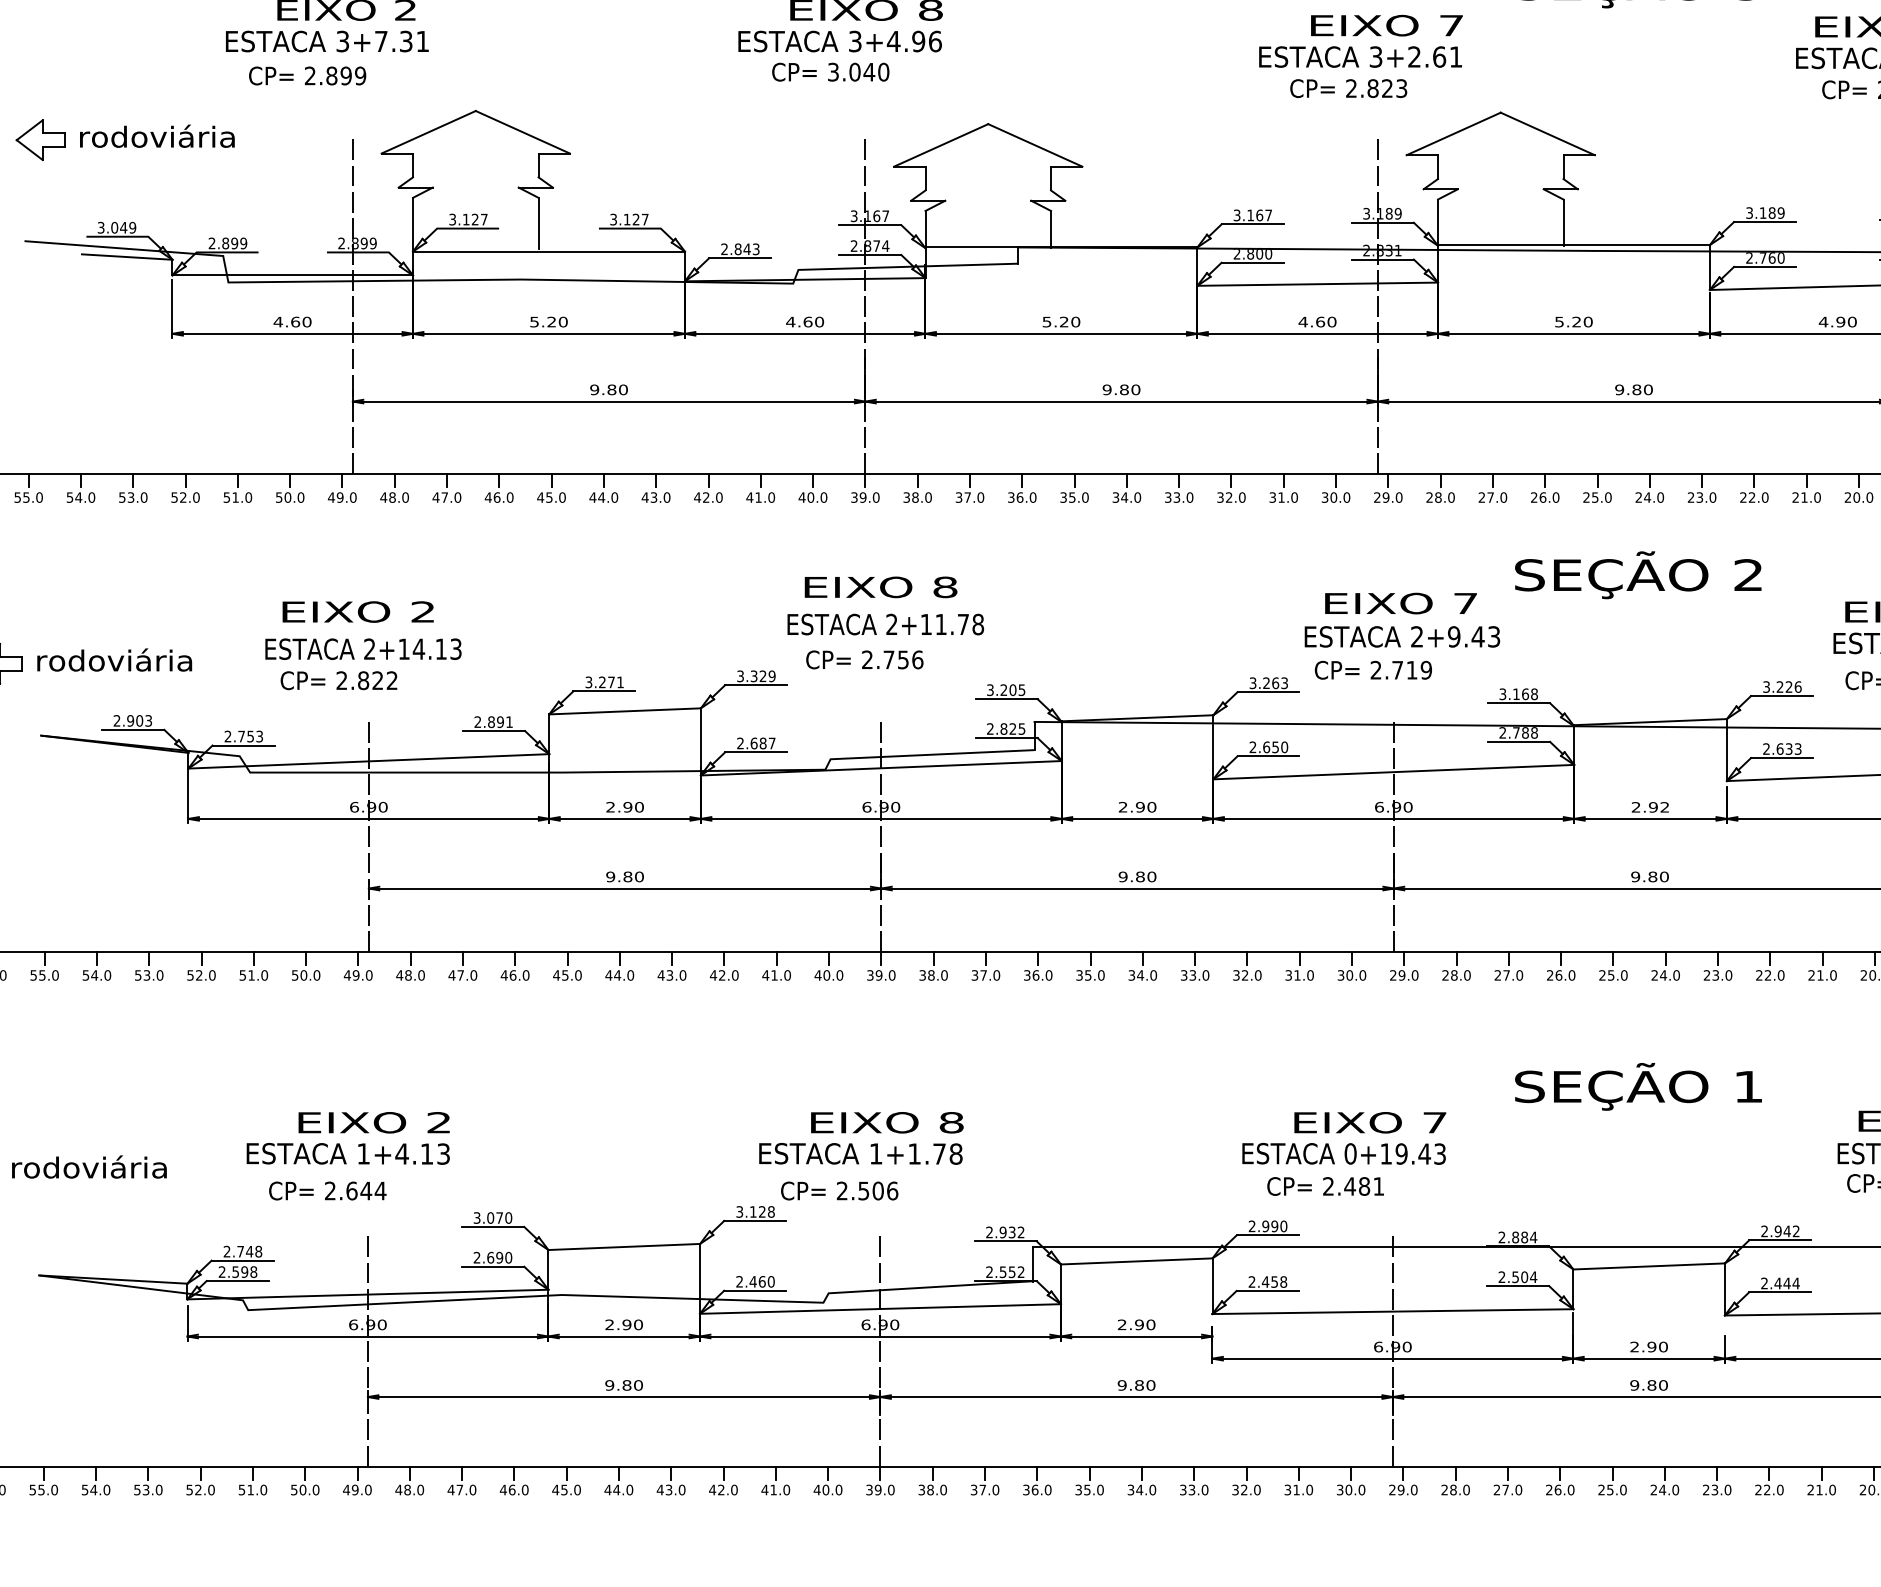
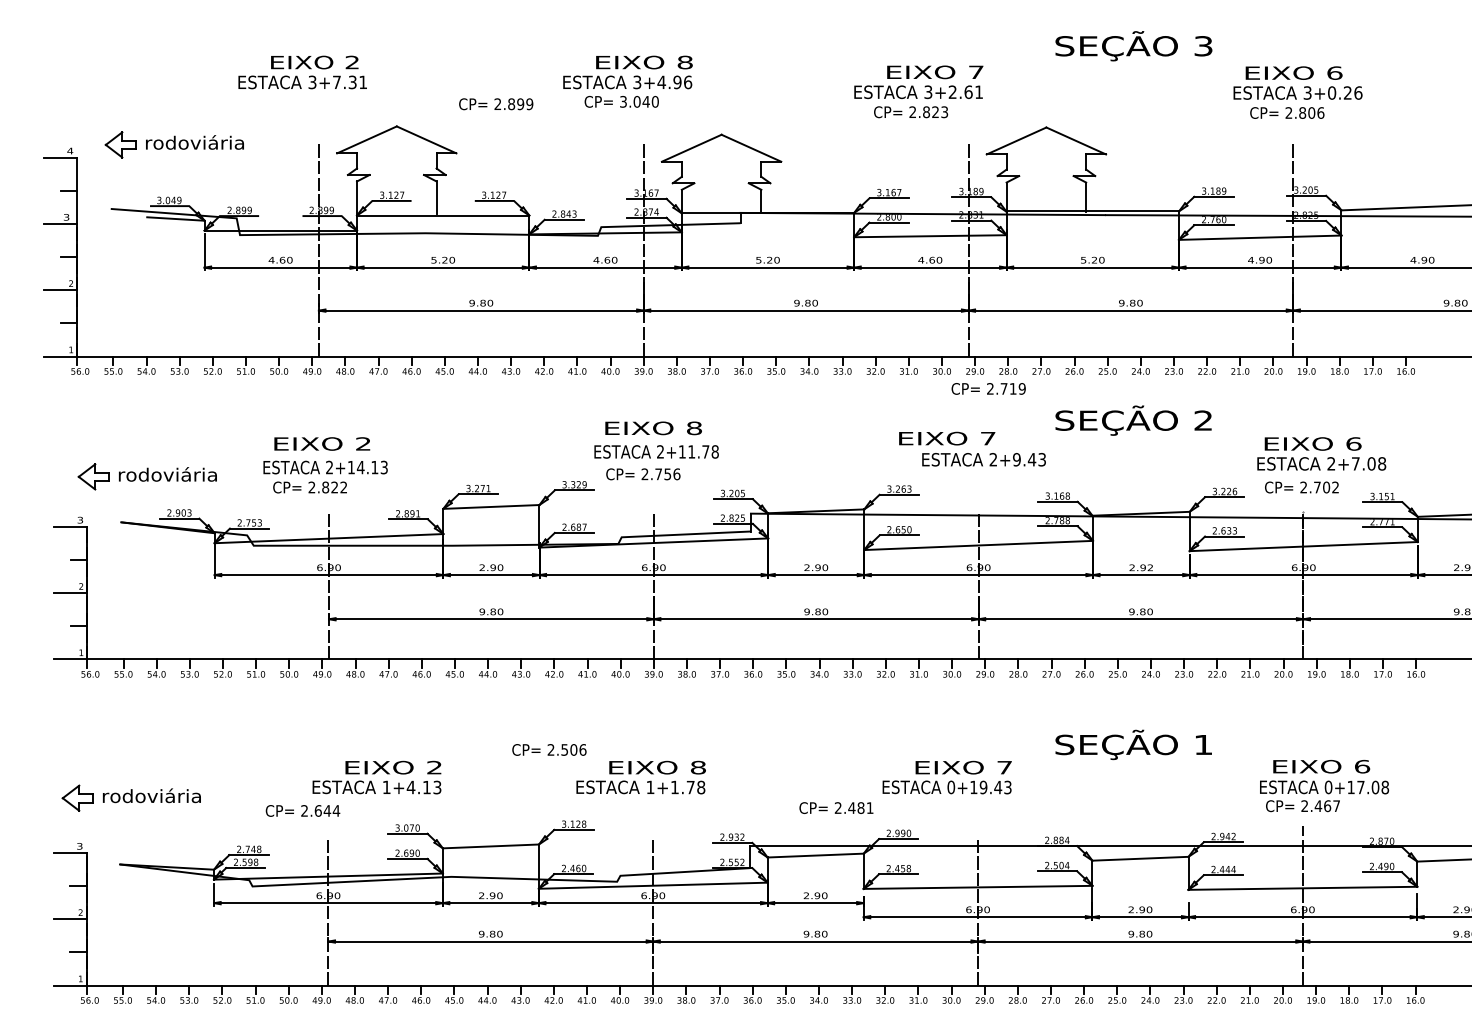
text: (1360, 55) -> (918, 91), moved
text: (308, 76) -> (496, 104), moved
text: (1401, 603) -> (947, 438), moved
text: (1373, 669) -> (988, 388), moved
text: (347, 1138) -> (376, 777), moved
text: (1325, 1185) -> (836, 807), moved
text: (839, 1190) -> (549, 749), moved

